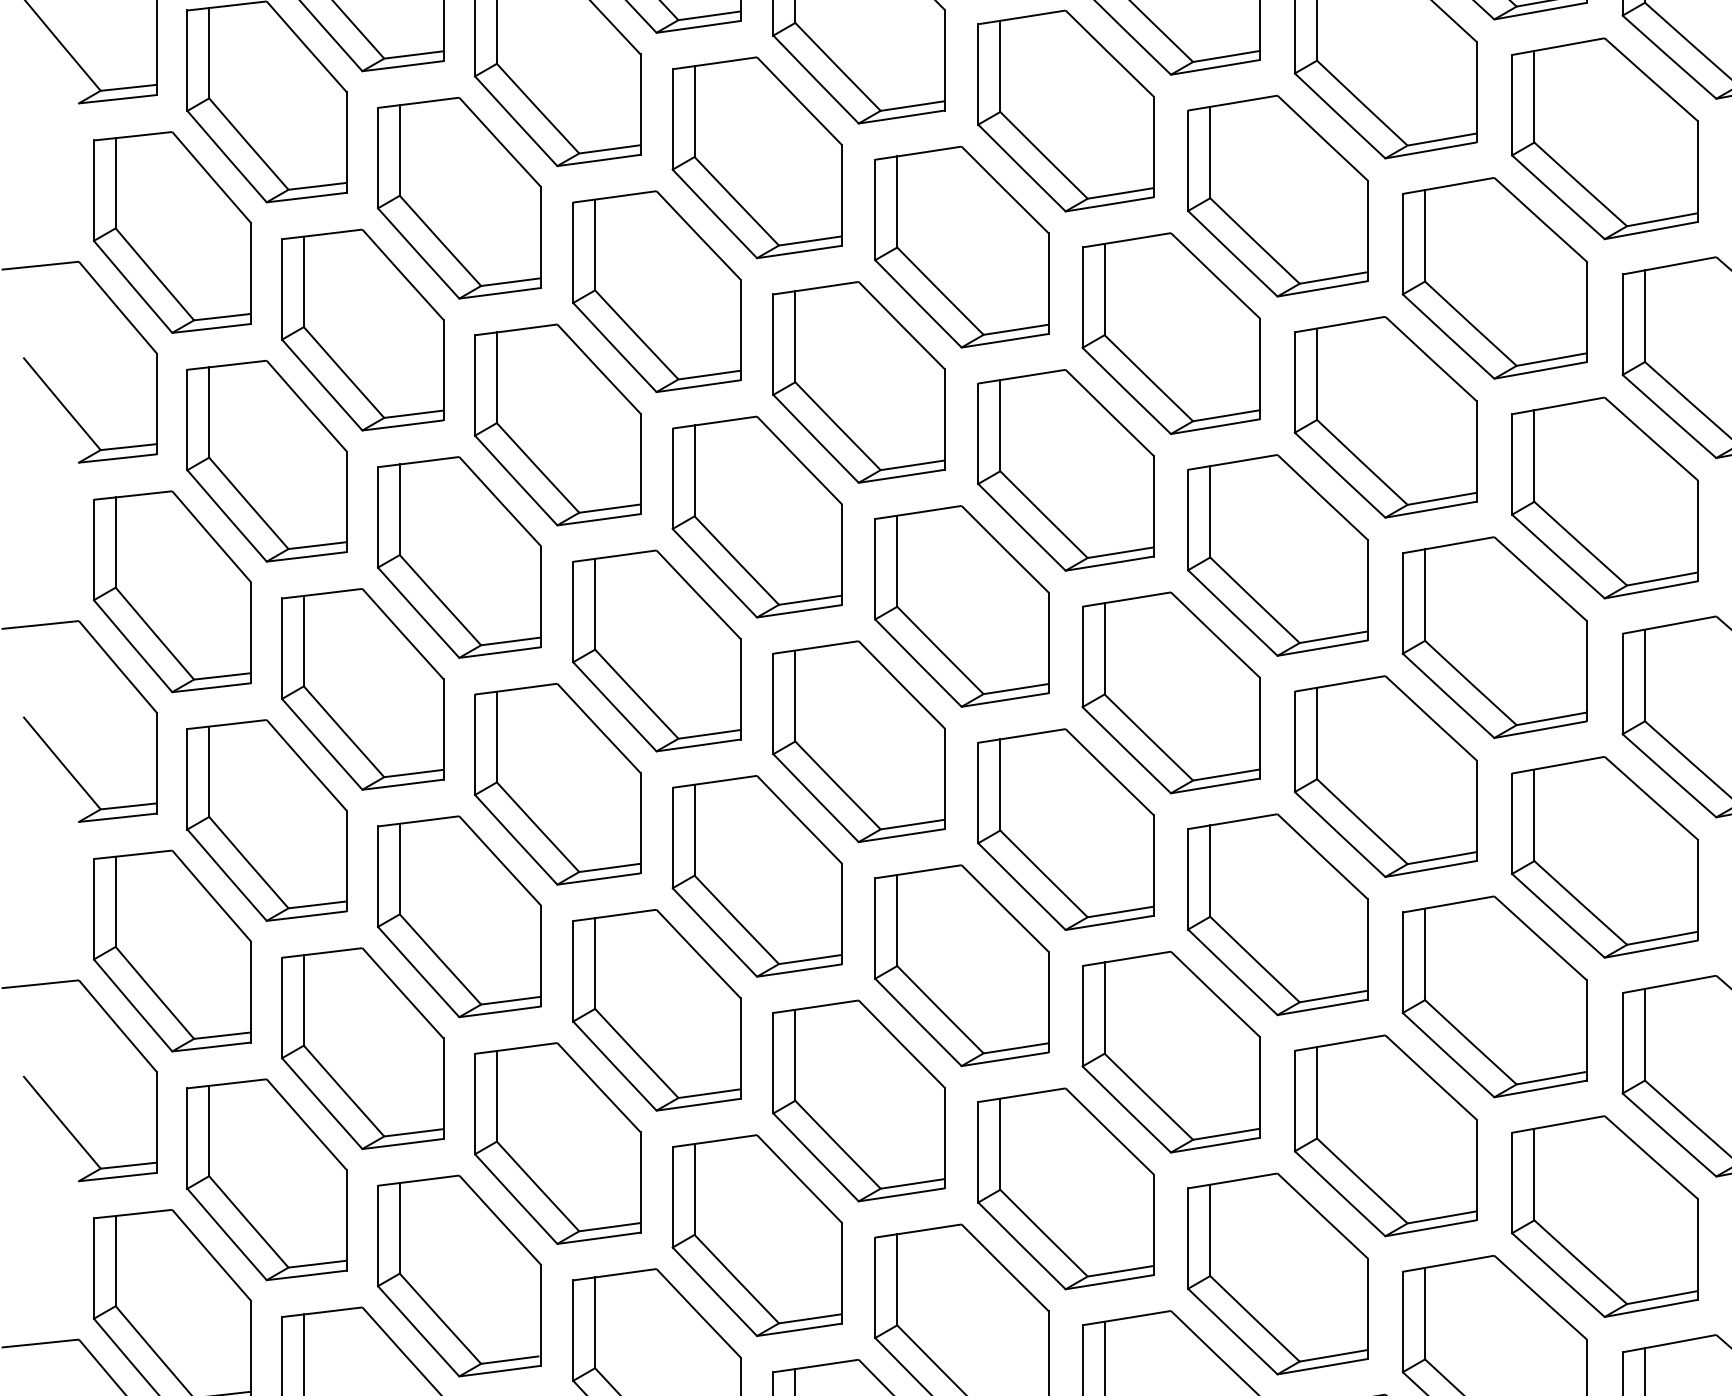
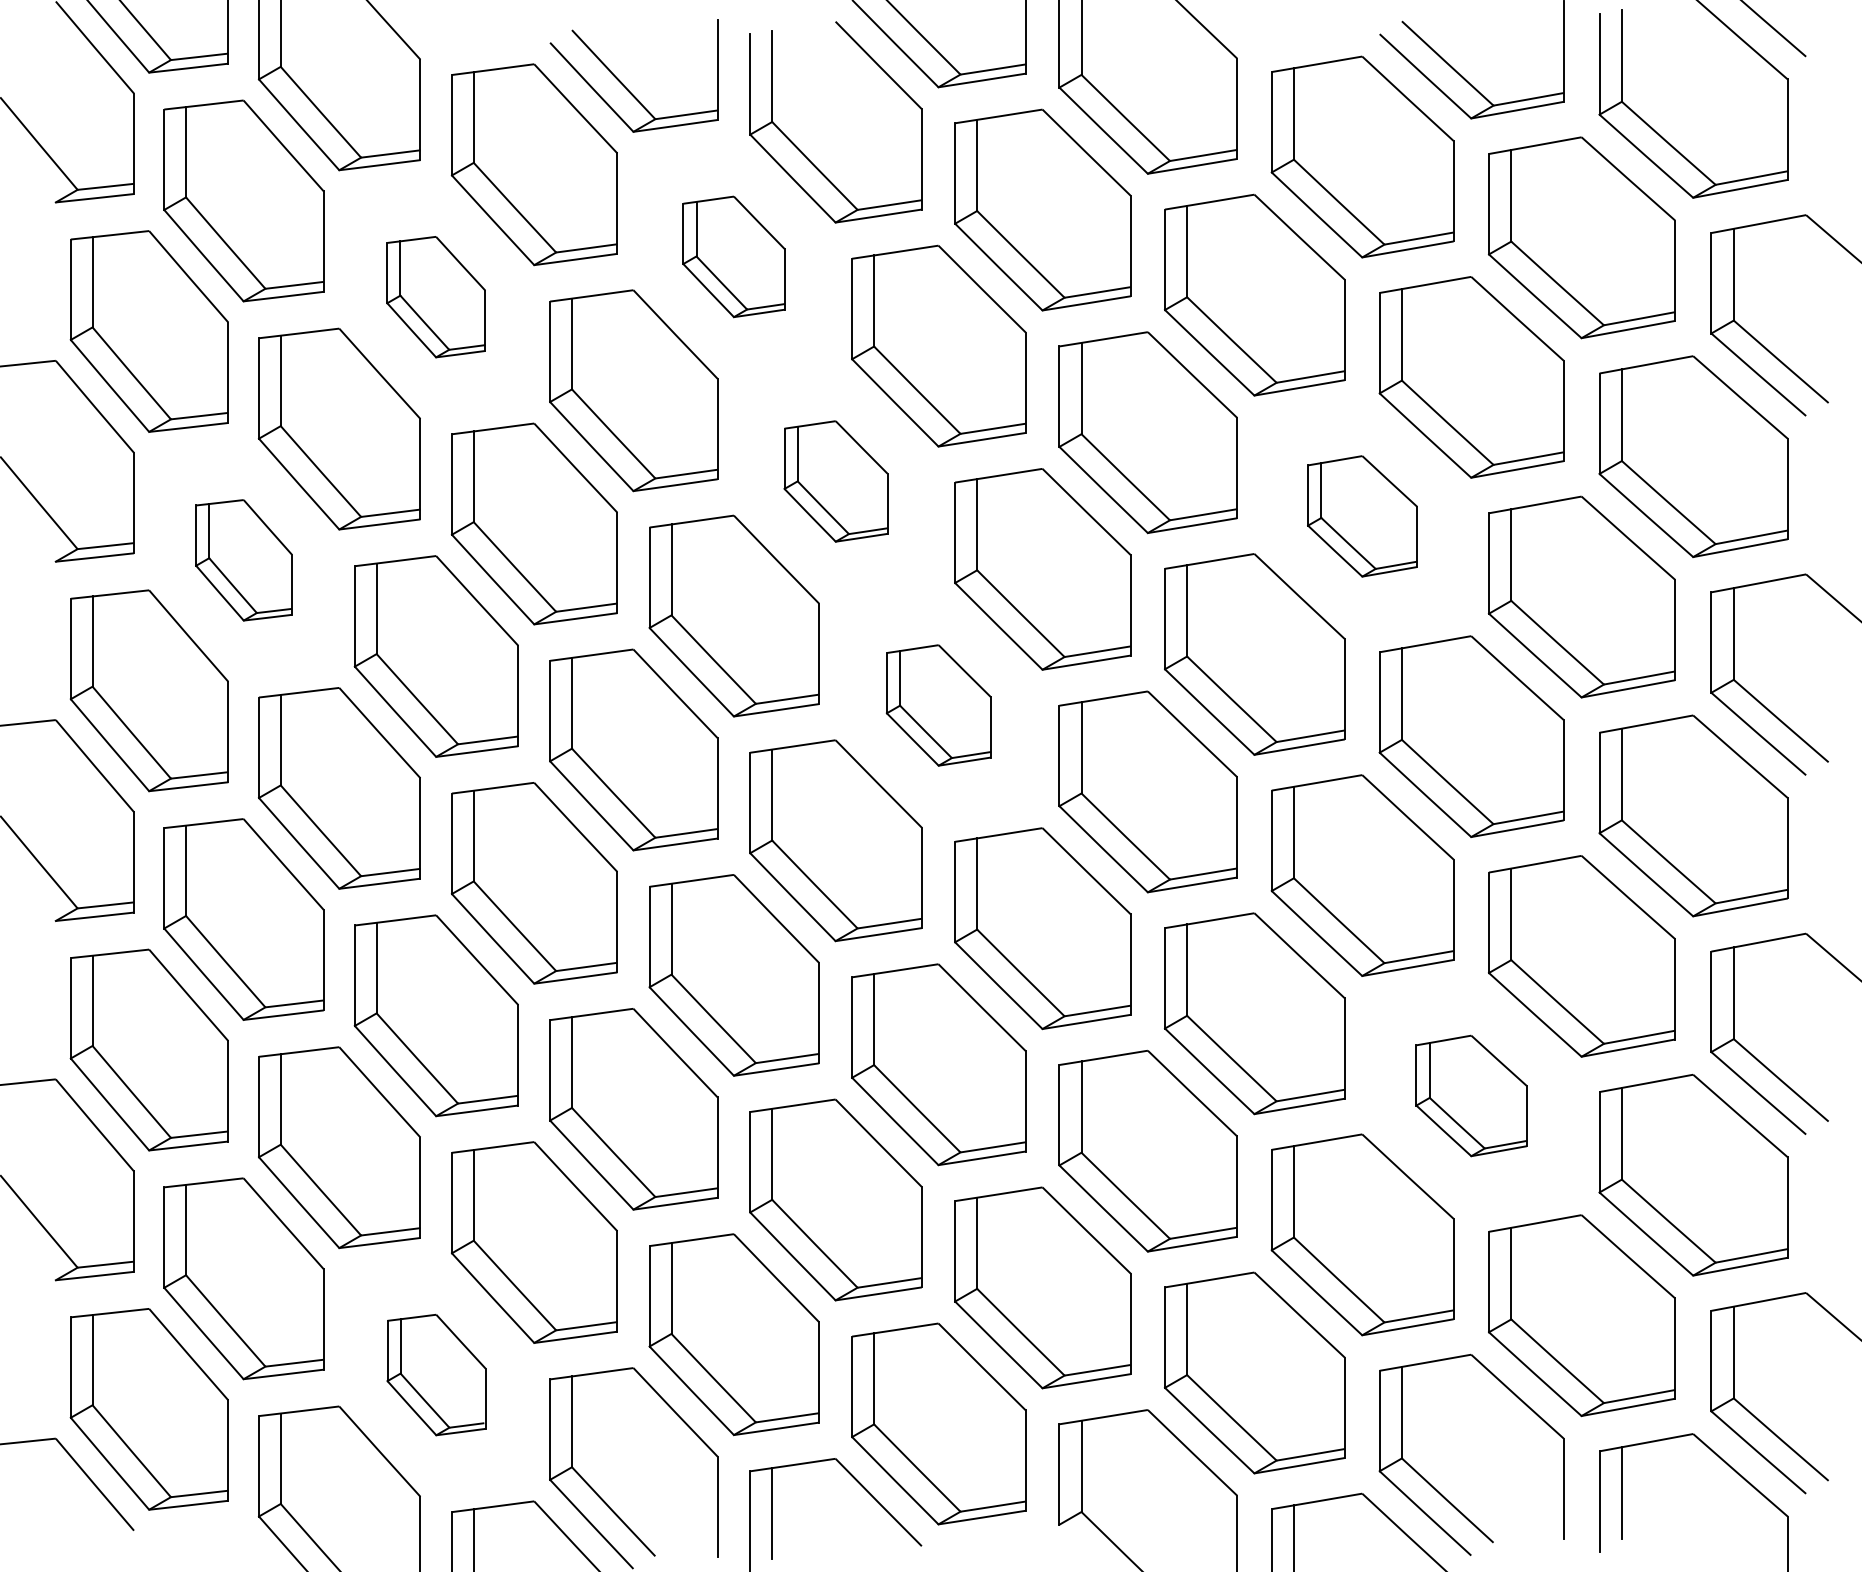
part: (756, 157) -> (733, 256), size x0.6
part: (458, 197) -> (435, 296), size x0.6
part: (858, 382) -> (835, 481), size x0.6
part: (1385, 417) -> (1362, 516), size x0.6
part: (266, 461) -> (243, 560), size x0.6
part: (961, 606) -> (938, 705), size x0.6
part: (1494, 996) -> (1471, 1095), size x0.6
part: (459, 1275) -> (436, 1374), size x0.6

